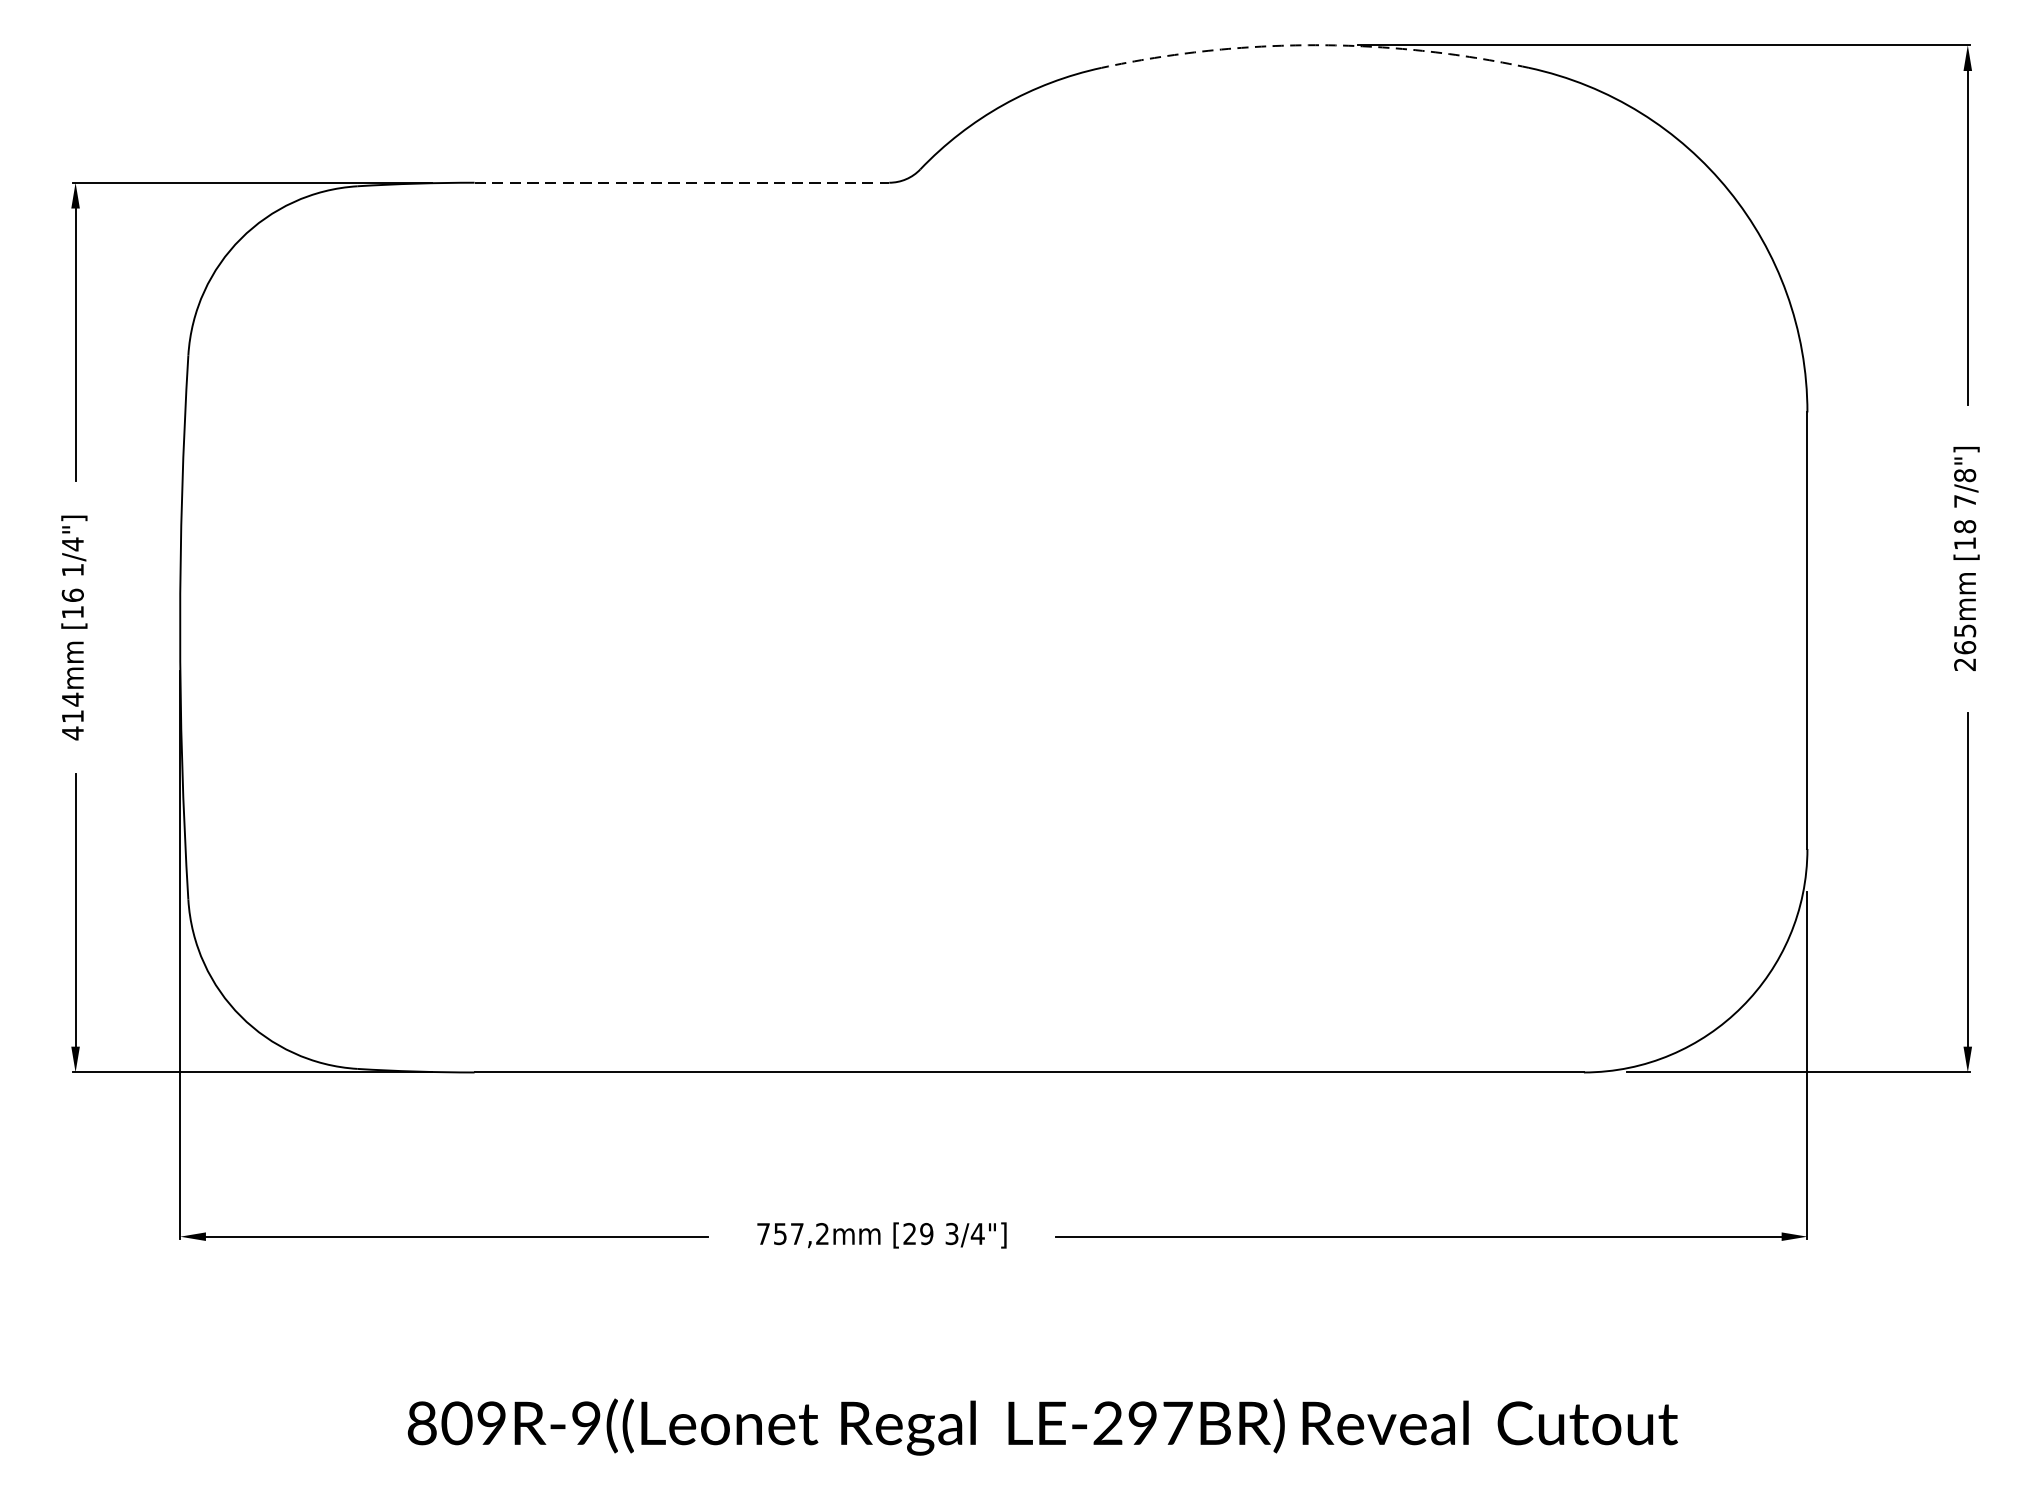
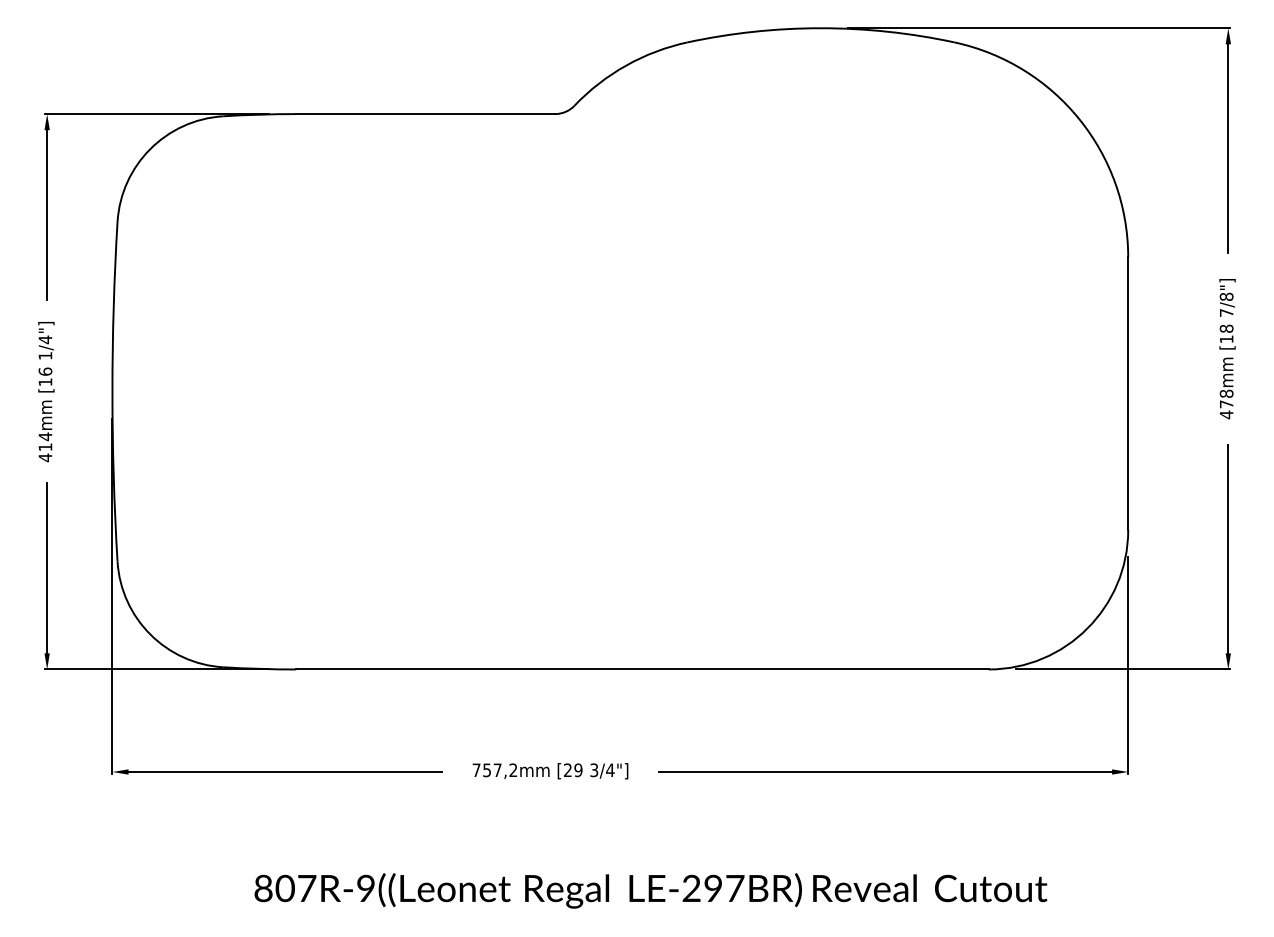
arc: (1316, 45) -> (821, 28), dashed -> solid
line: (683, 183) -> (426, 114), dashed -> solid
text: (1964, 647) -> (1226, 404), 265mm -> 478mm
text: (492, 1421) -> (307, 887), 809R-9((Leonet -> 807R-9((Leonet

